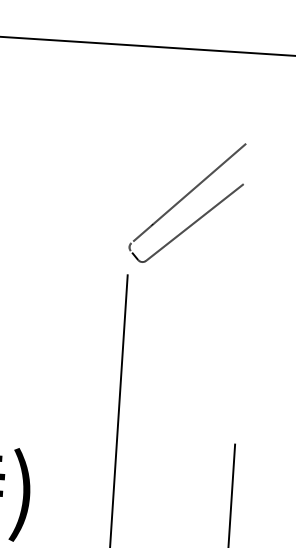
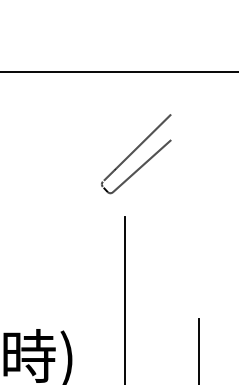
part: (187, 203) -> (136, 154), moved

